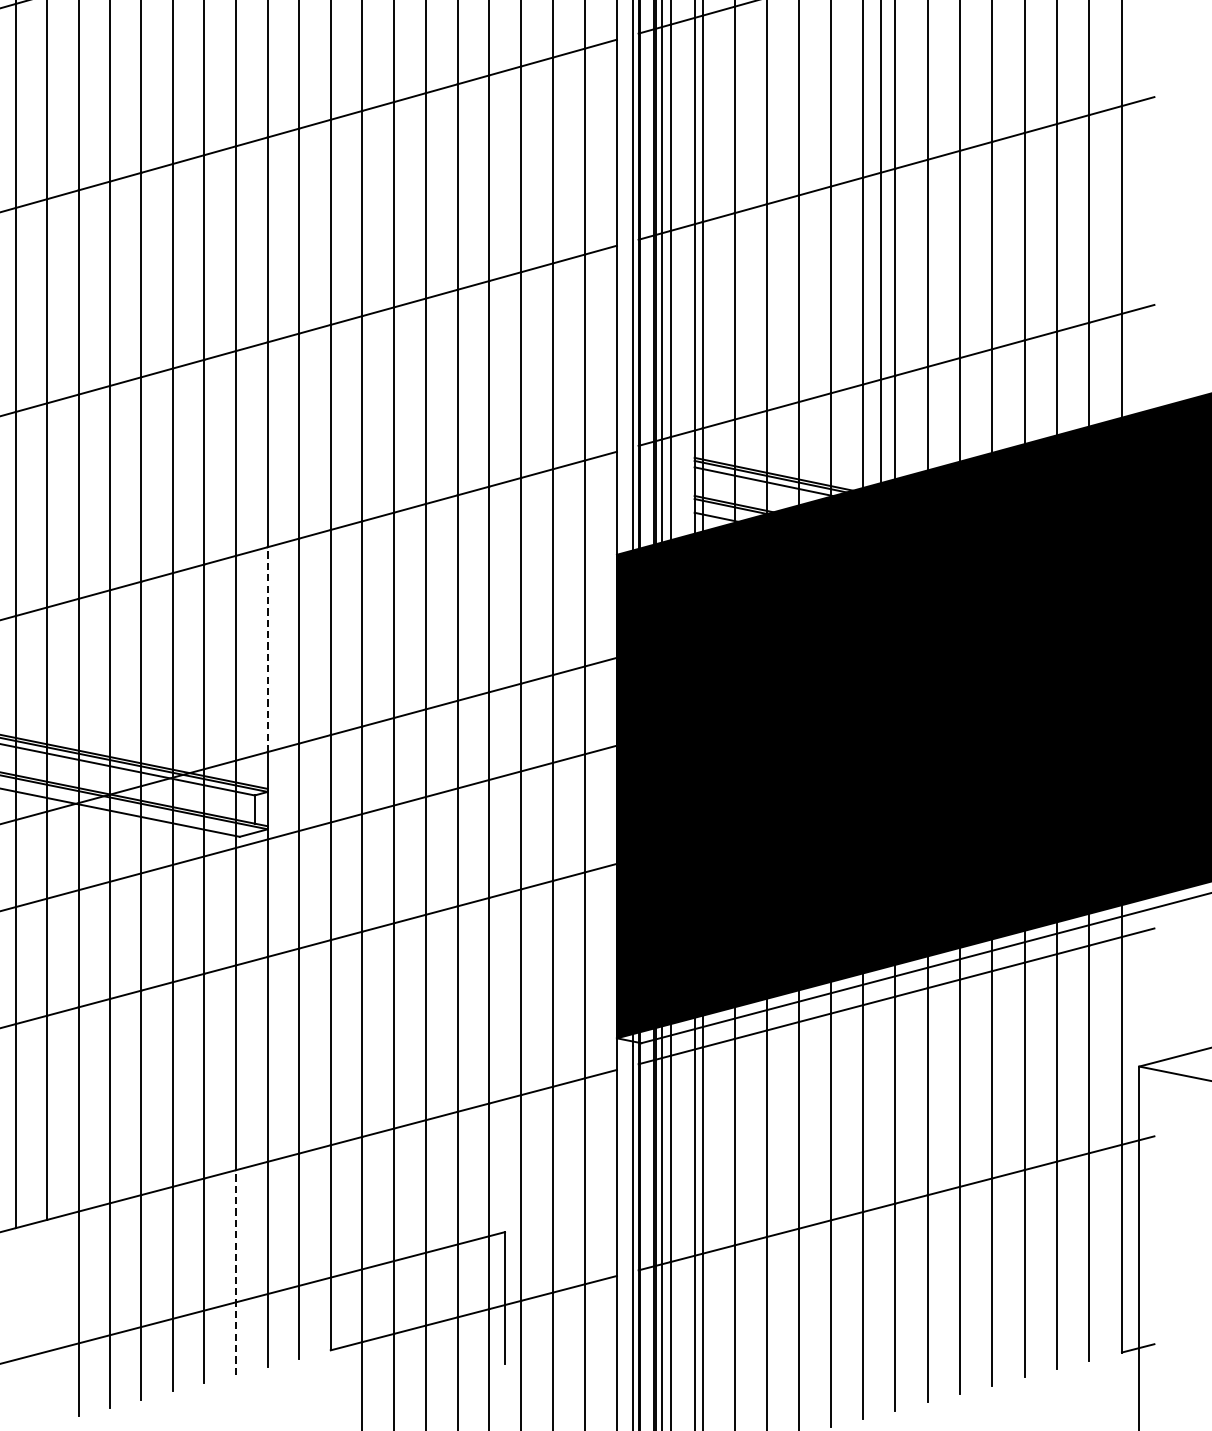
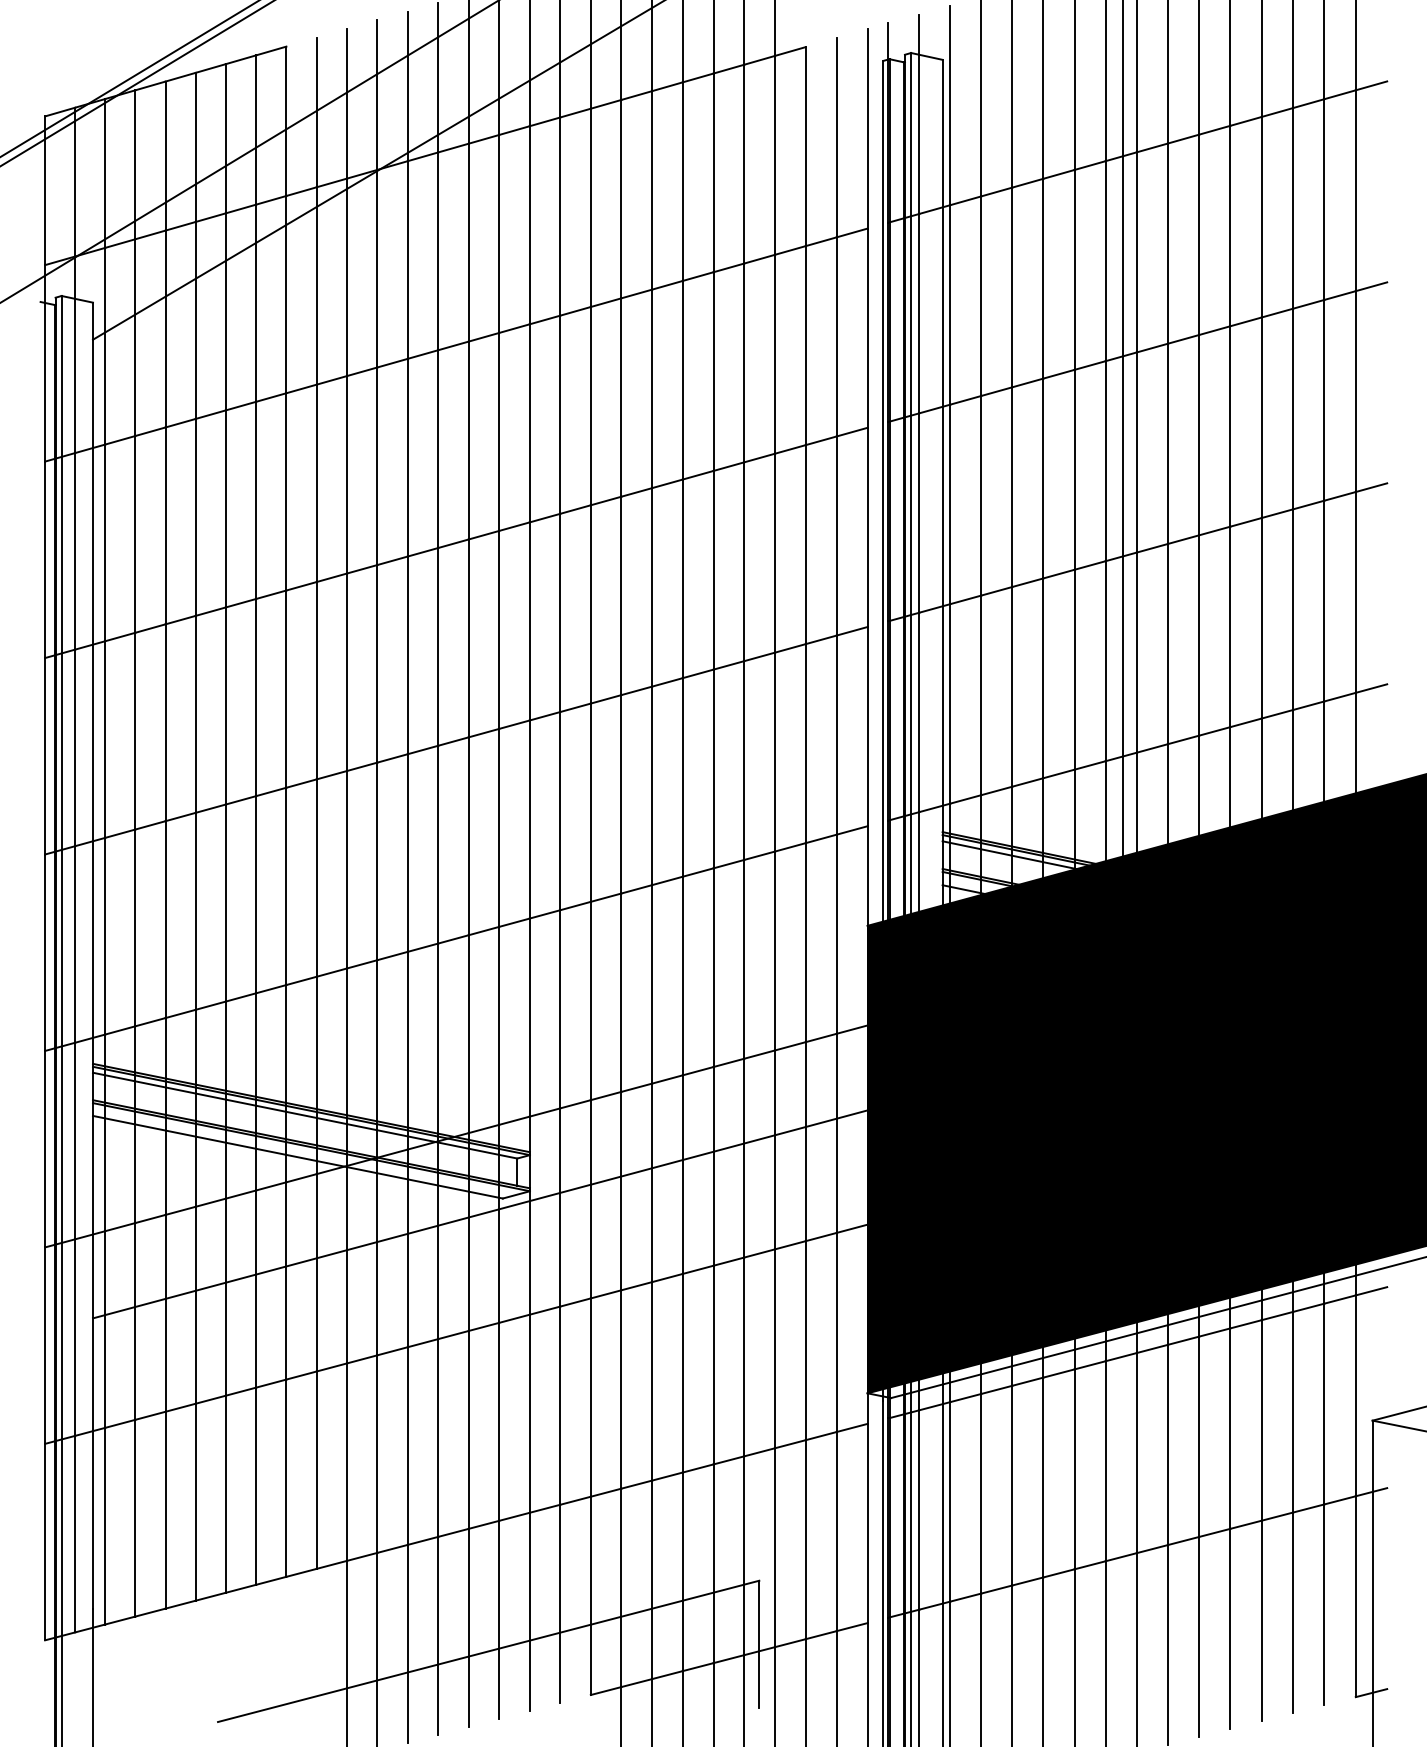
line: (267, 649) -> (529, 1017), dashed -> solid
line: (236, 1272) -> (499, 1619), dashed -> solid

